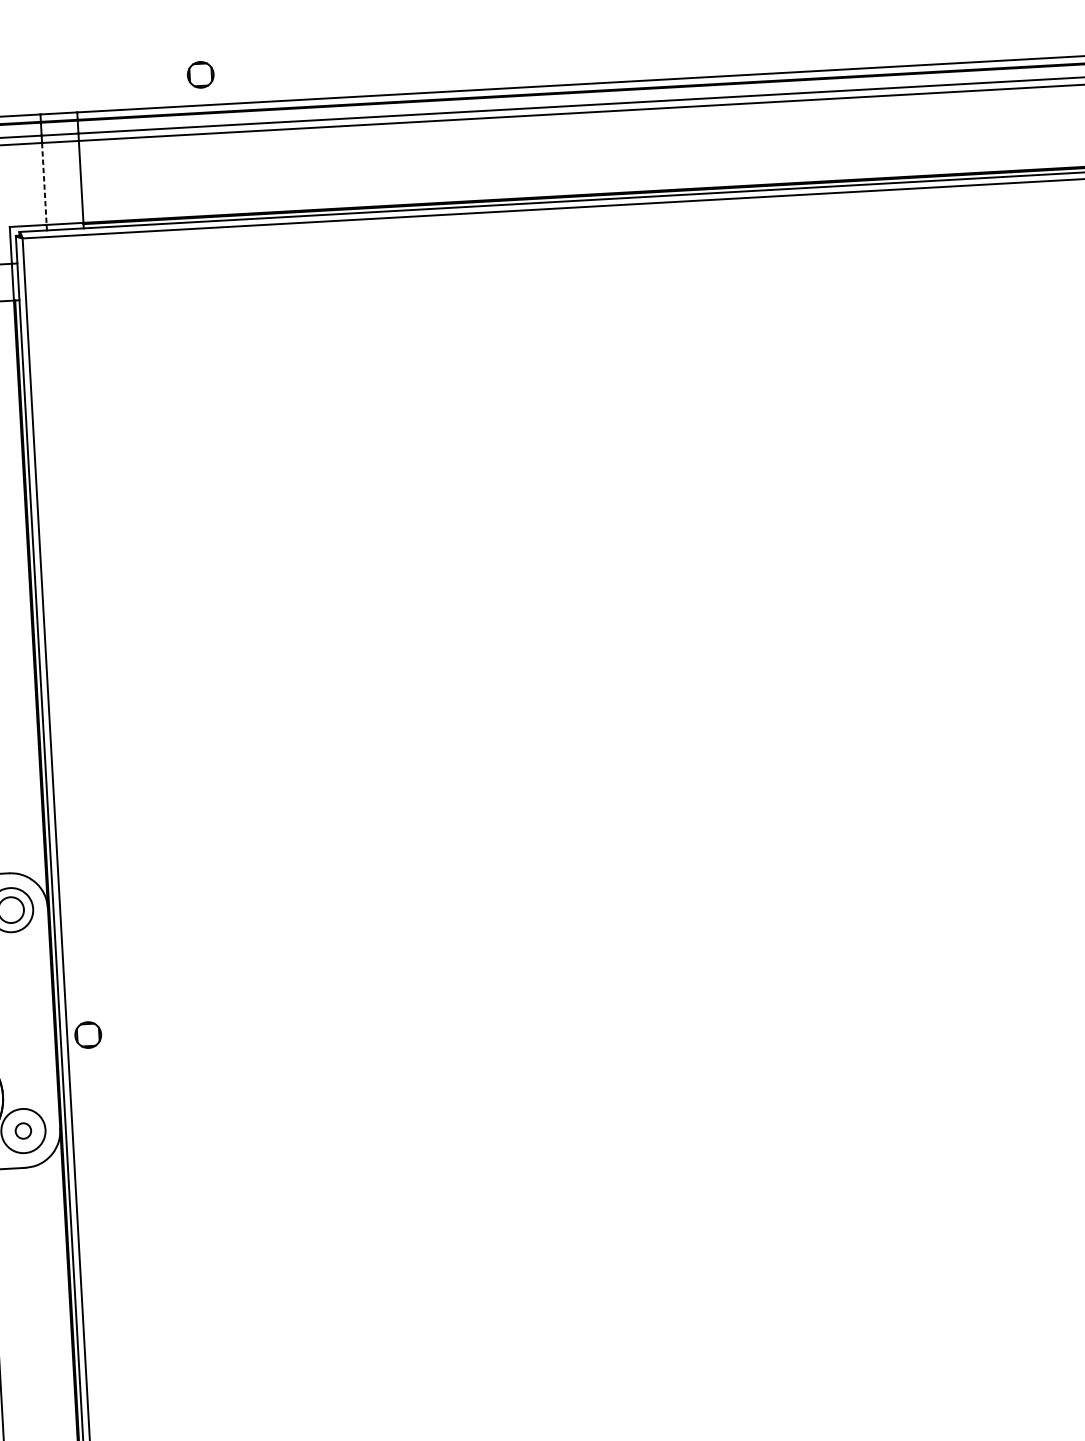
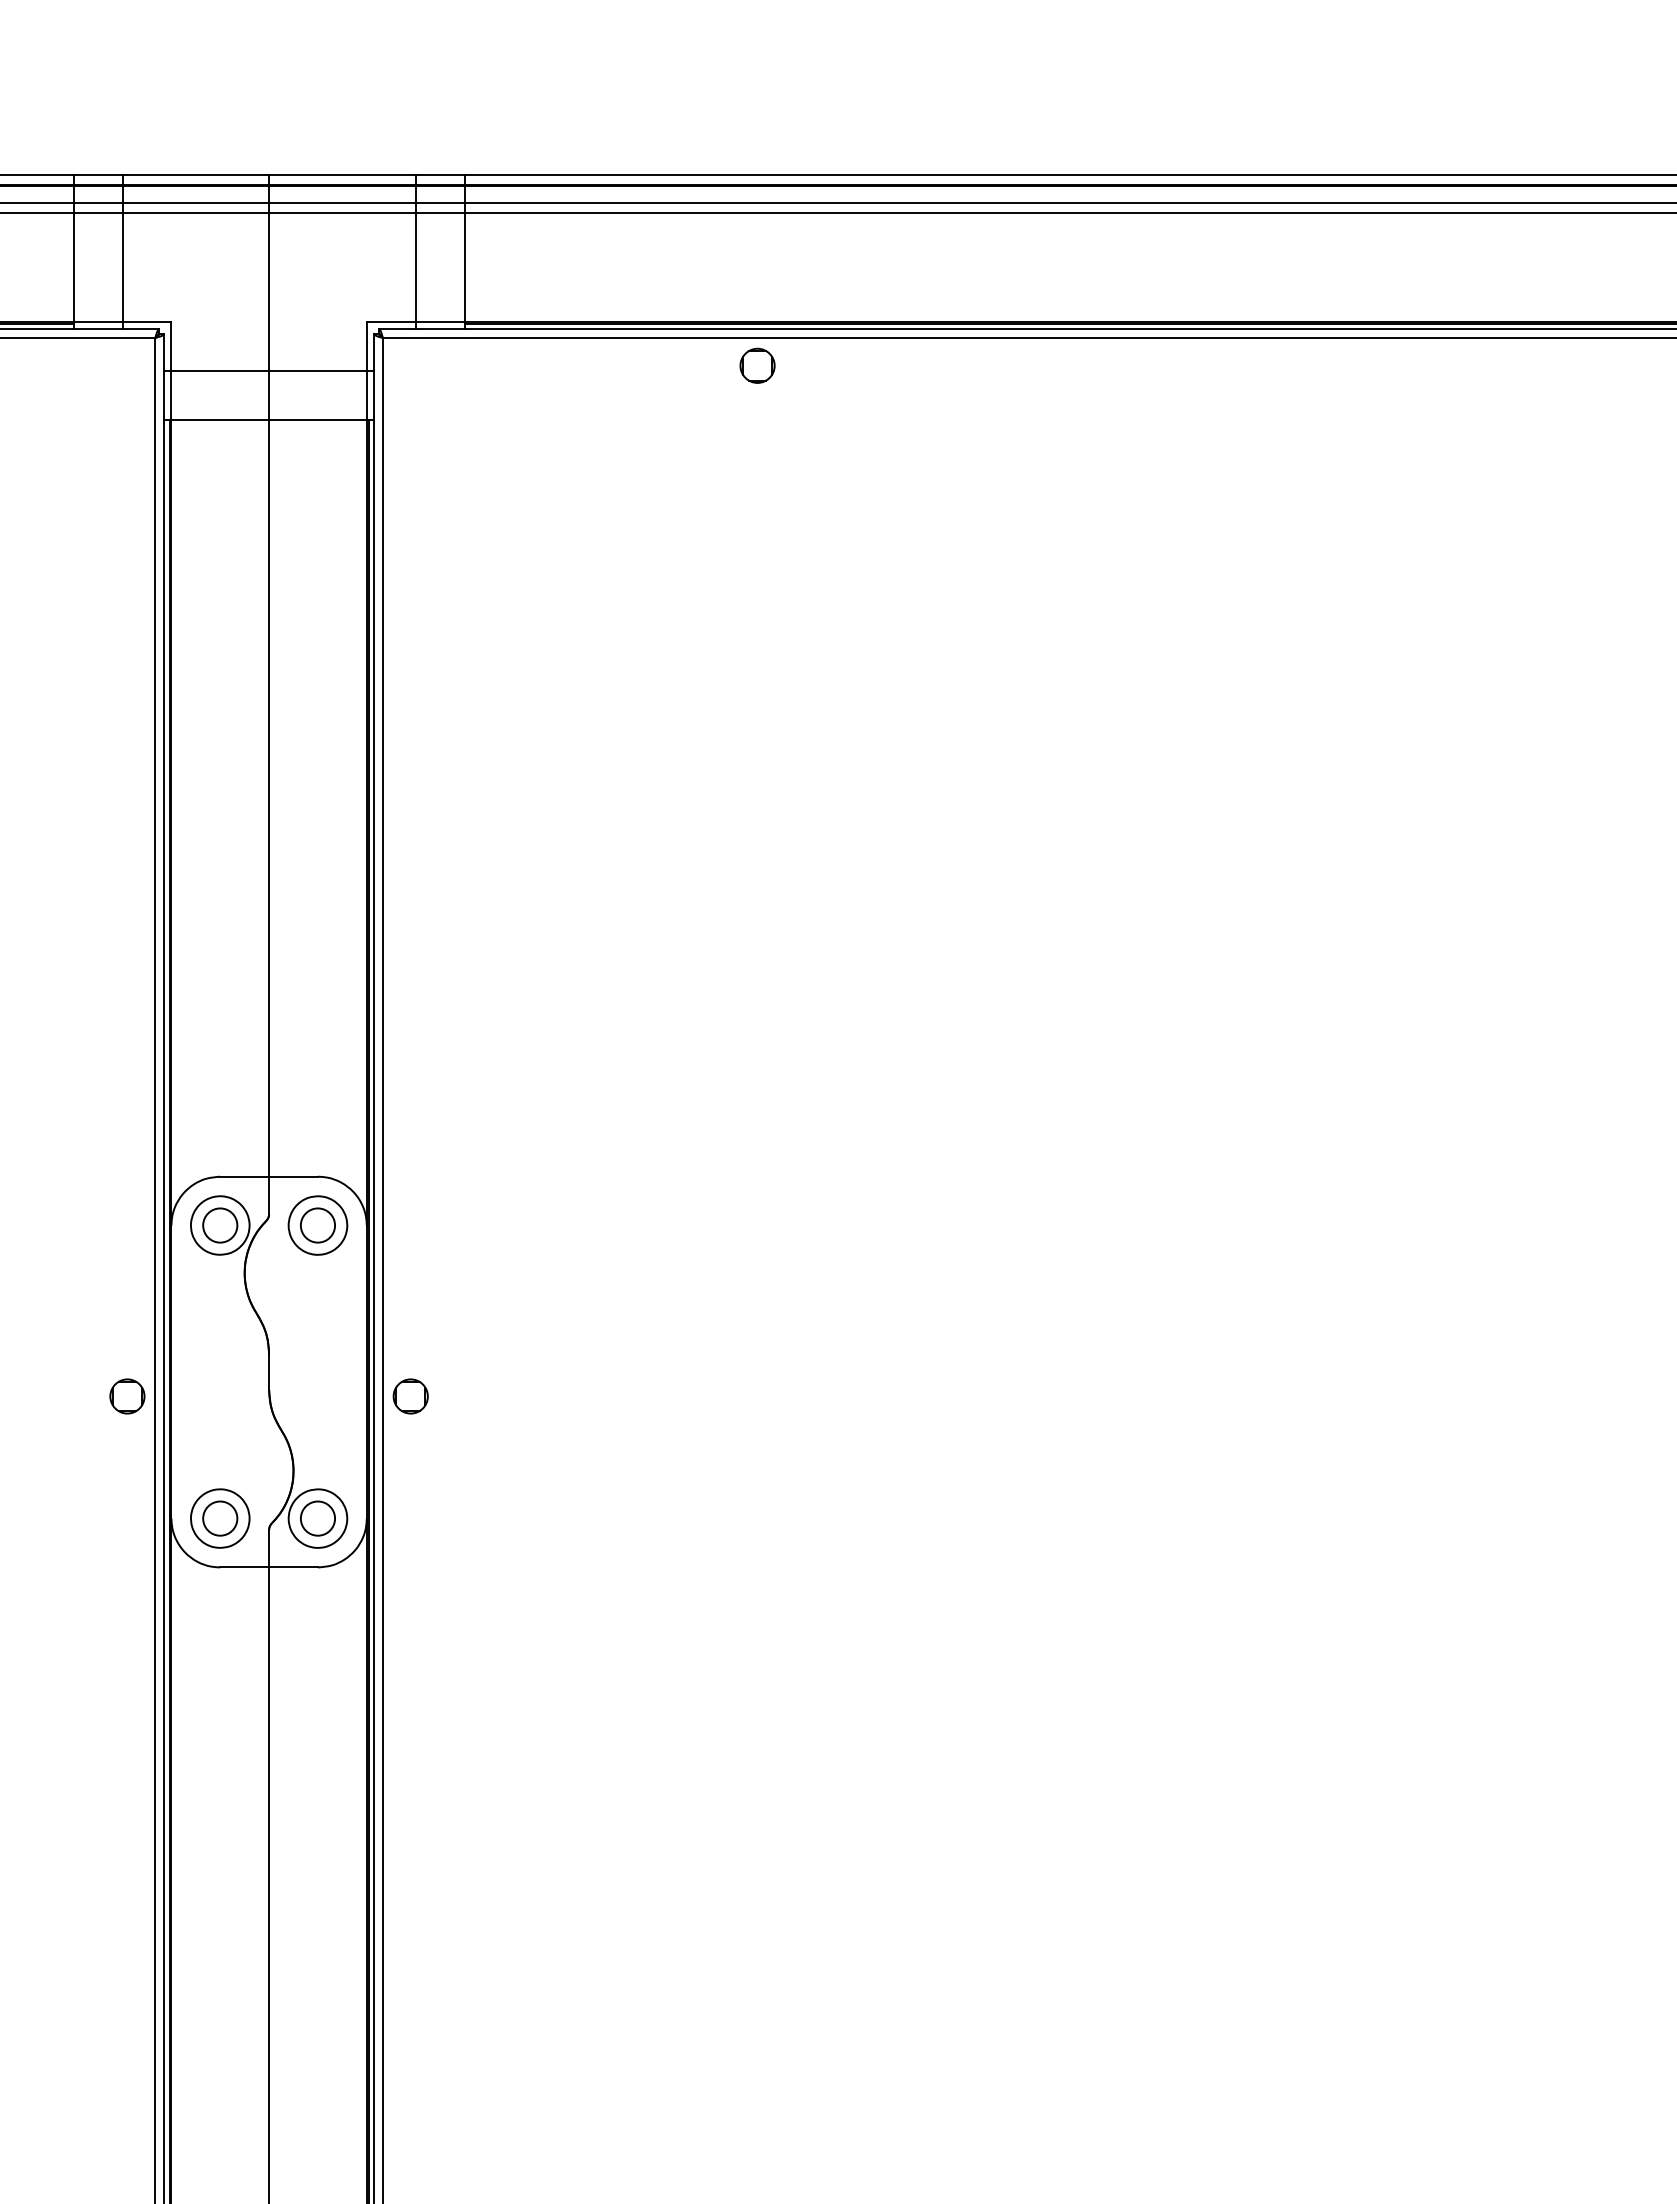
part: (200, 74) -> (757, 365), moved
line: (44, 184) -> (415, 268), dashed -> solid
circle: (23, 1130) -> (317, 1518), size x1.67

